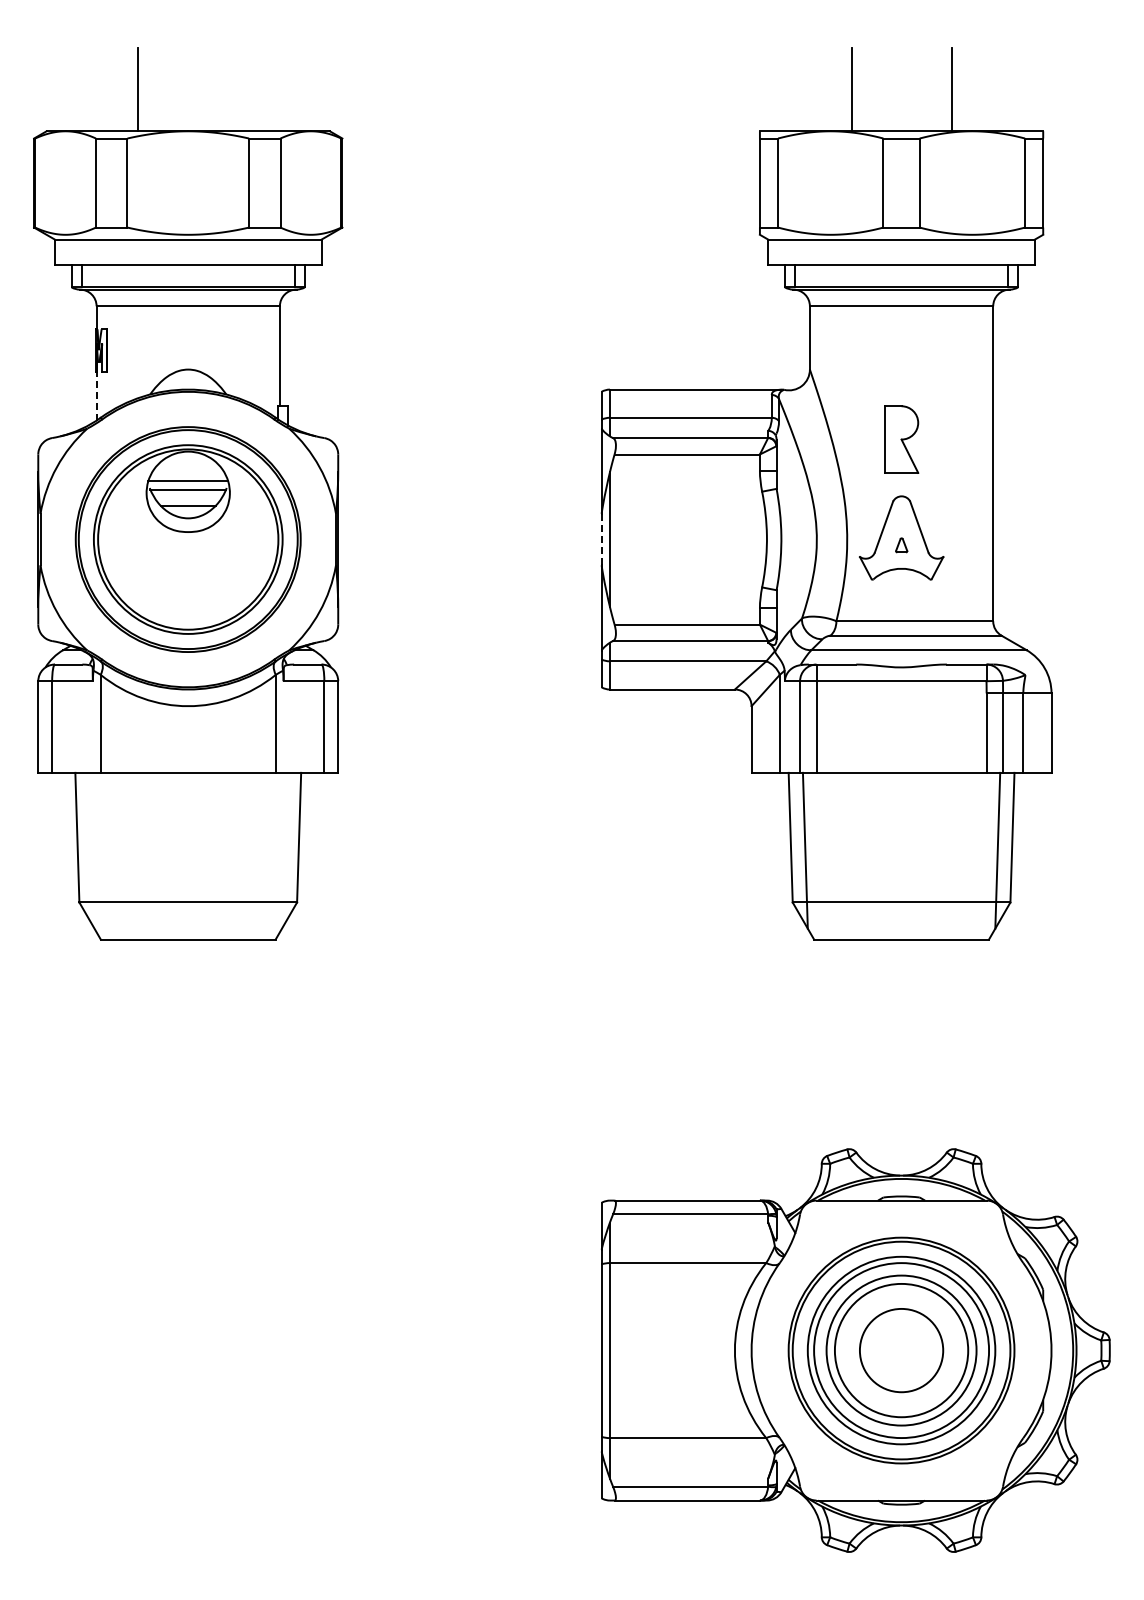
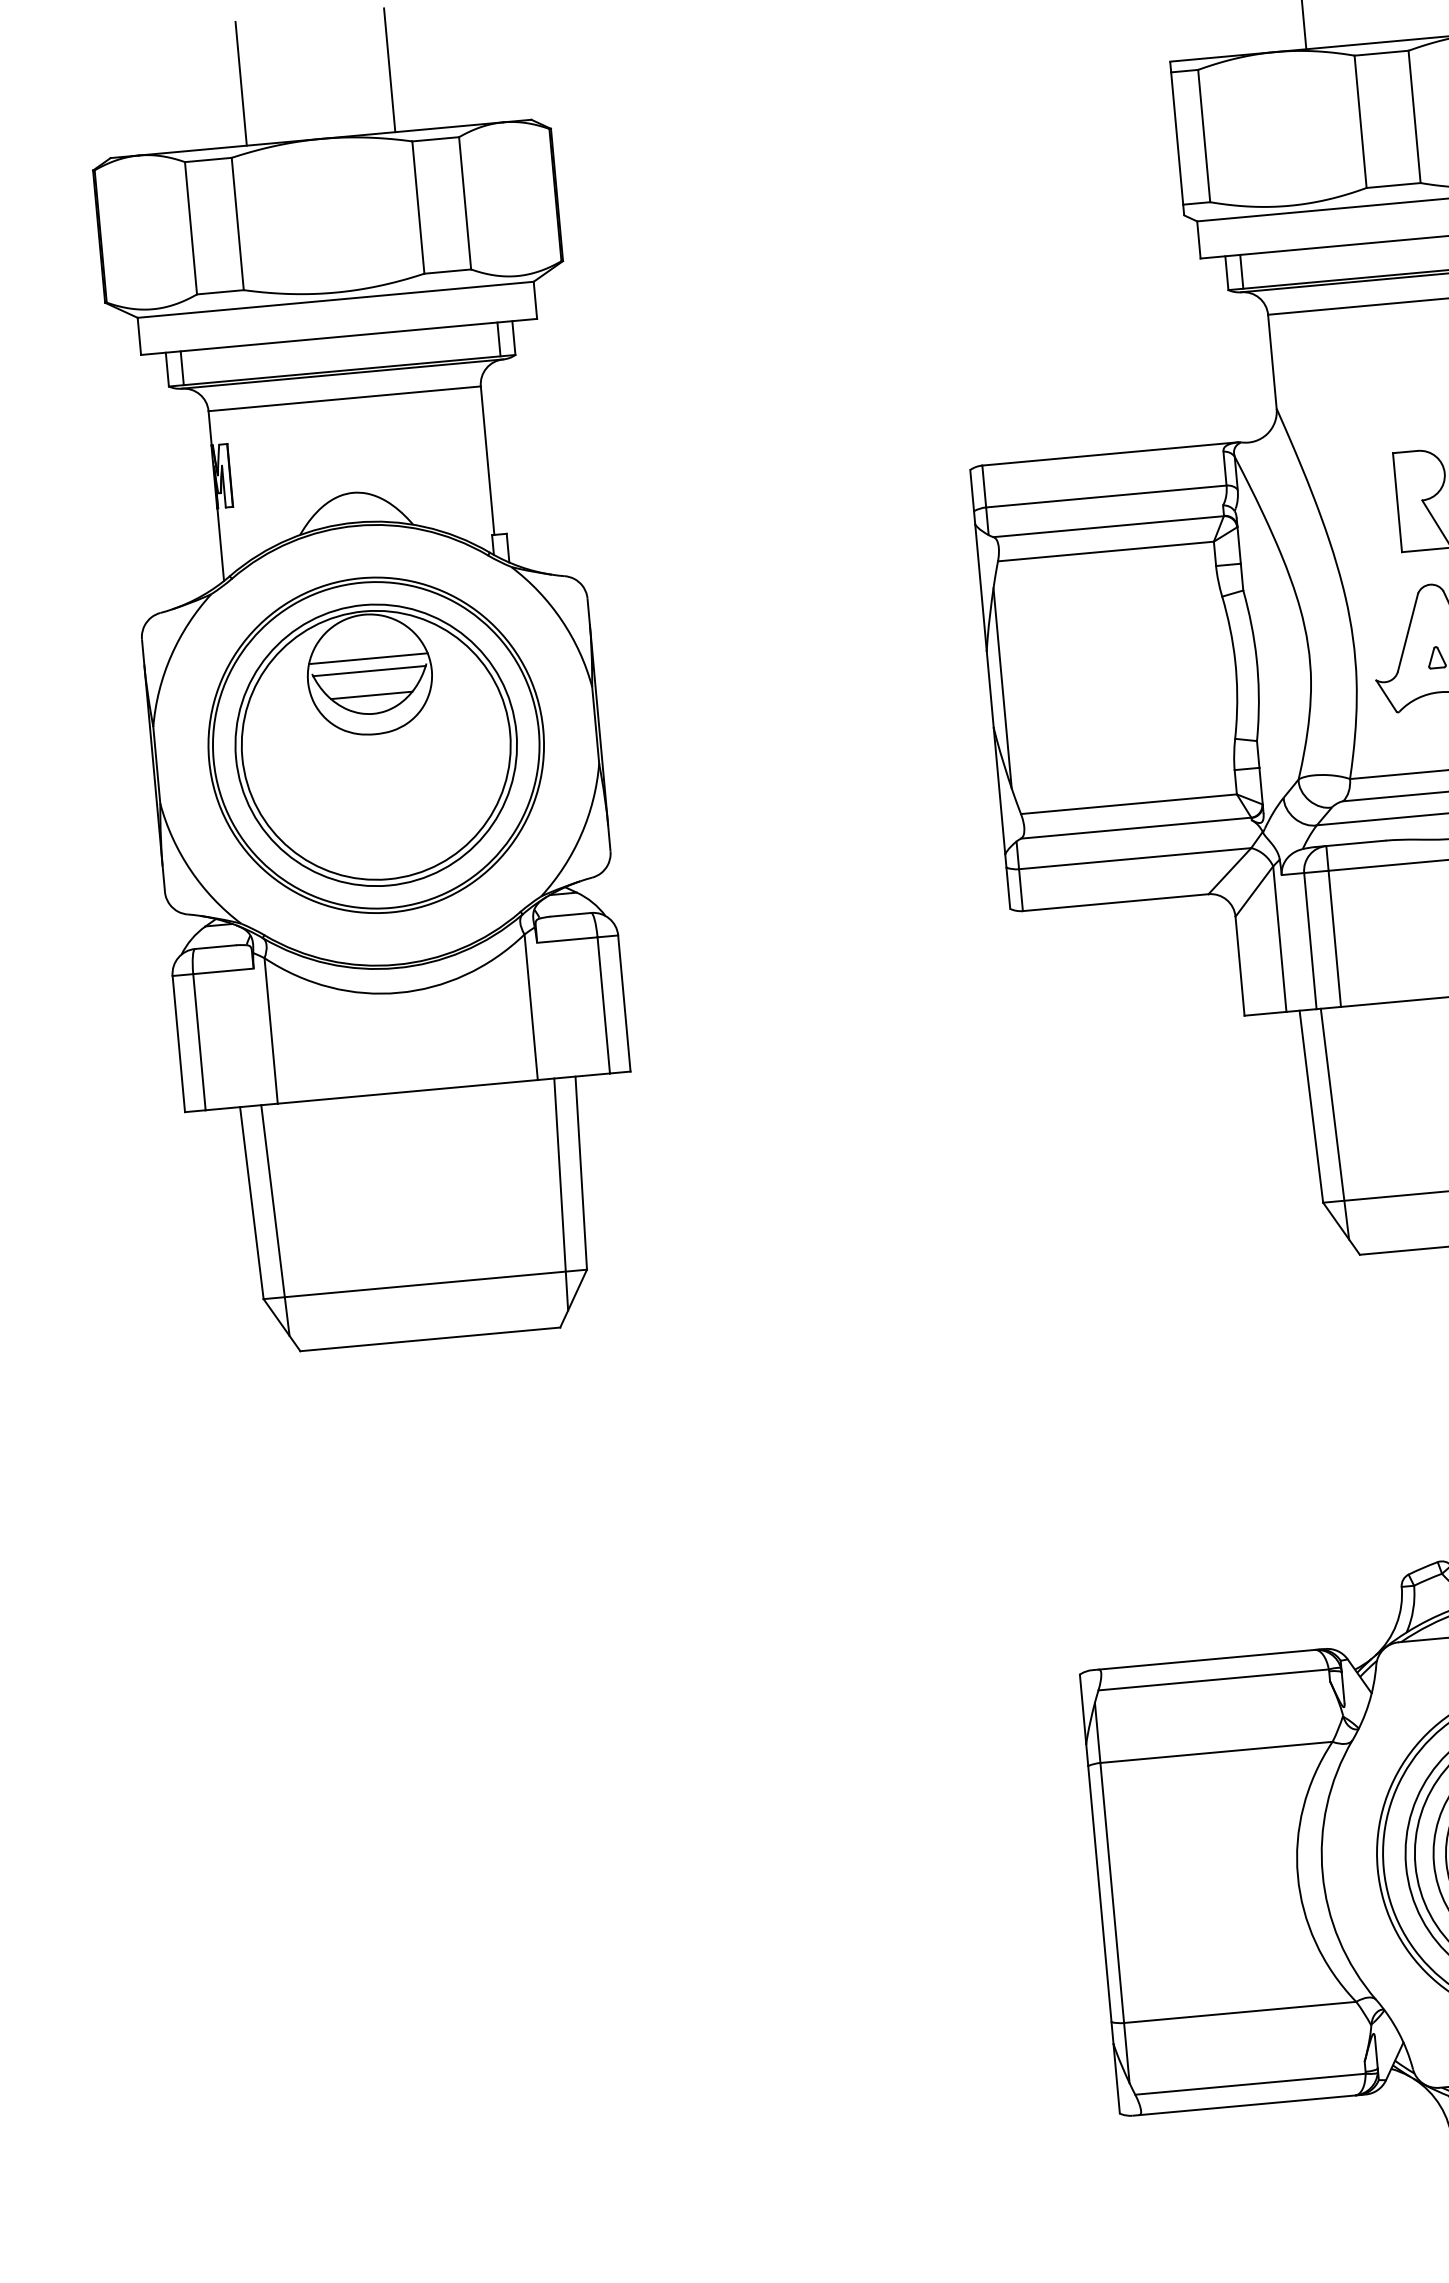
line: (238, 89) -> (390, 70), added
line: (96, 395) -> (220, 543), dashed -> solid
line: (601, 539) -> (990, 689), dashed -> solid
line: (91, 850) -> (274, 1220), added
line: (284, 850) -> (561, 1194), added

